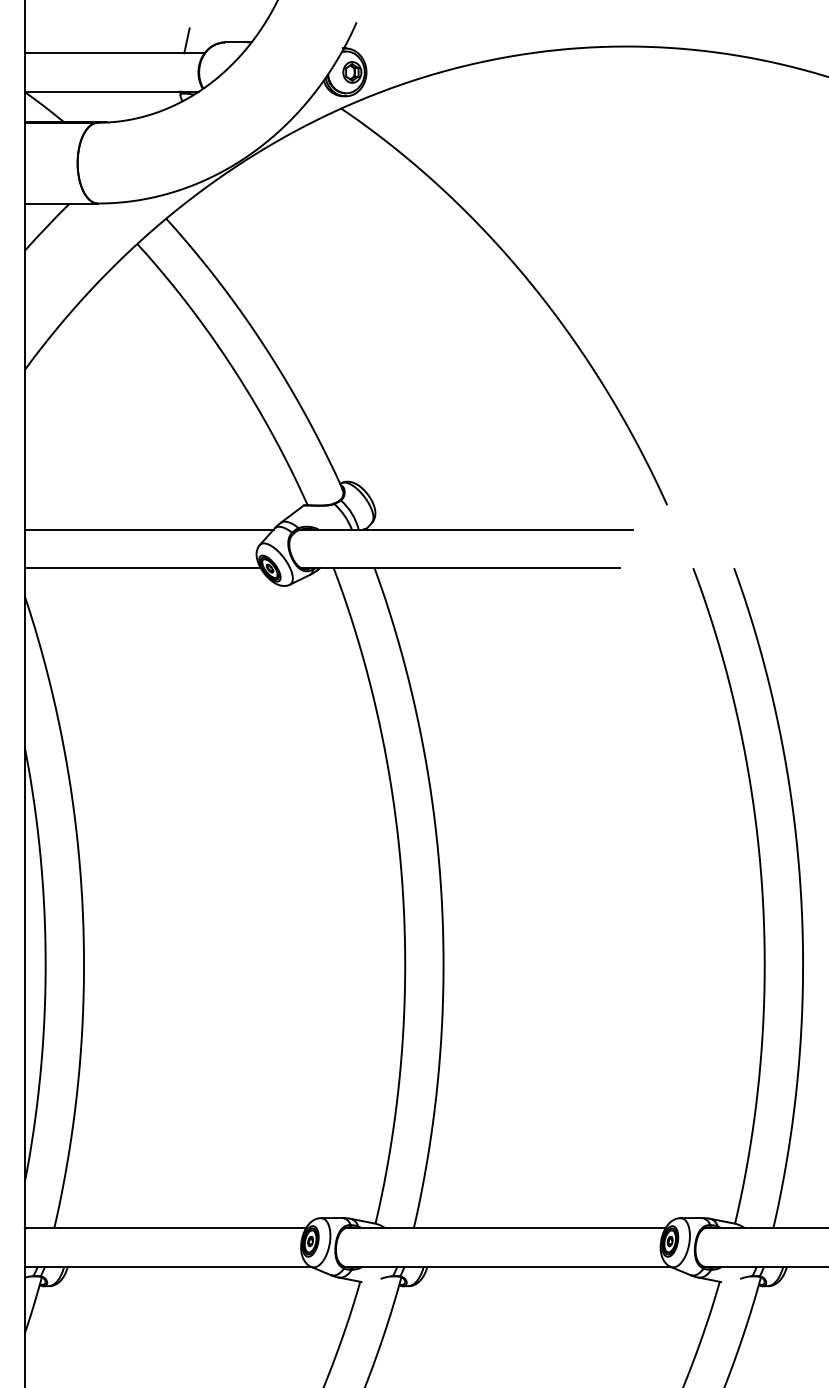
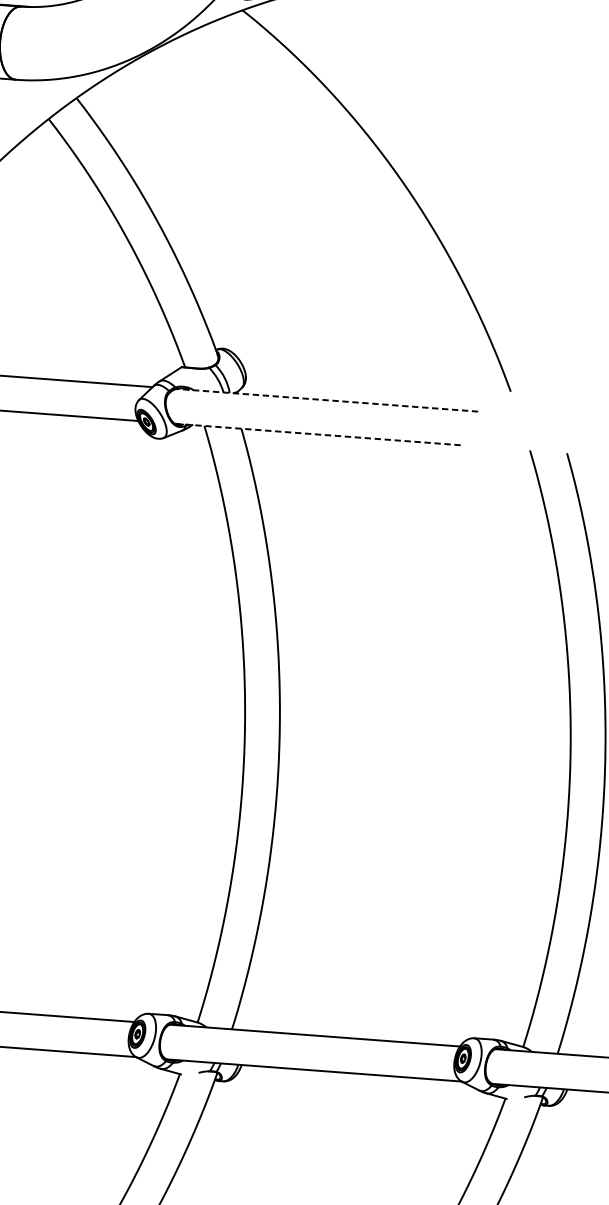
line: (465, 529) -> (326, 399), solid -> dashed
line: (461, 568) -> (320, 435), solid -> dashed

